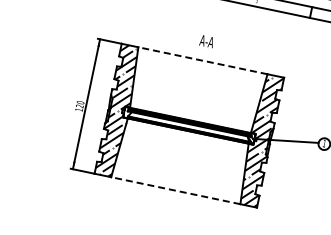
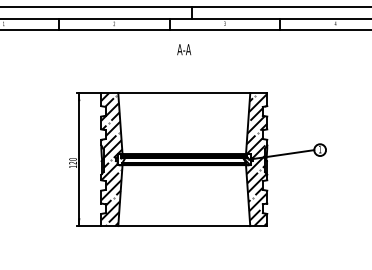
text: (207, 41) -> (184, 49), moved
line: (203, 60) -> (184, 93), dashed -> solid
line: (175, 191) -> (184, 226), dashed -> solid

